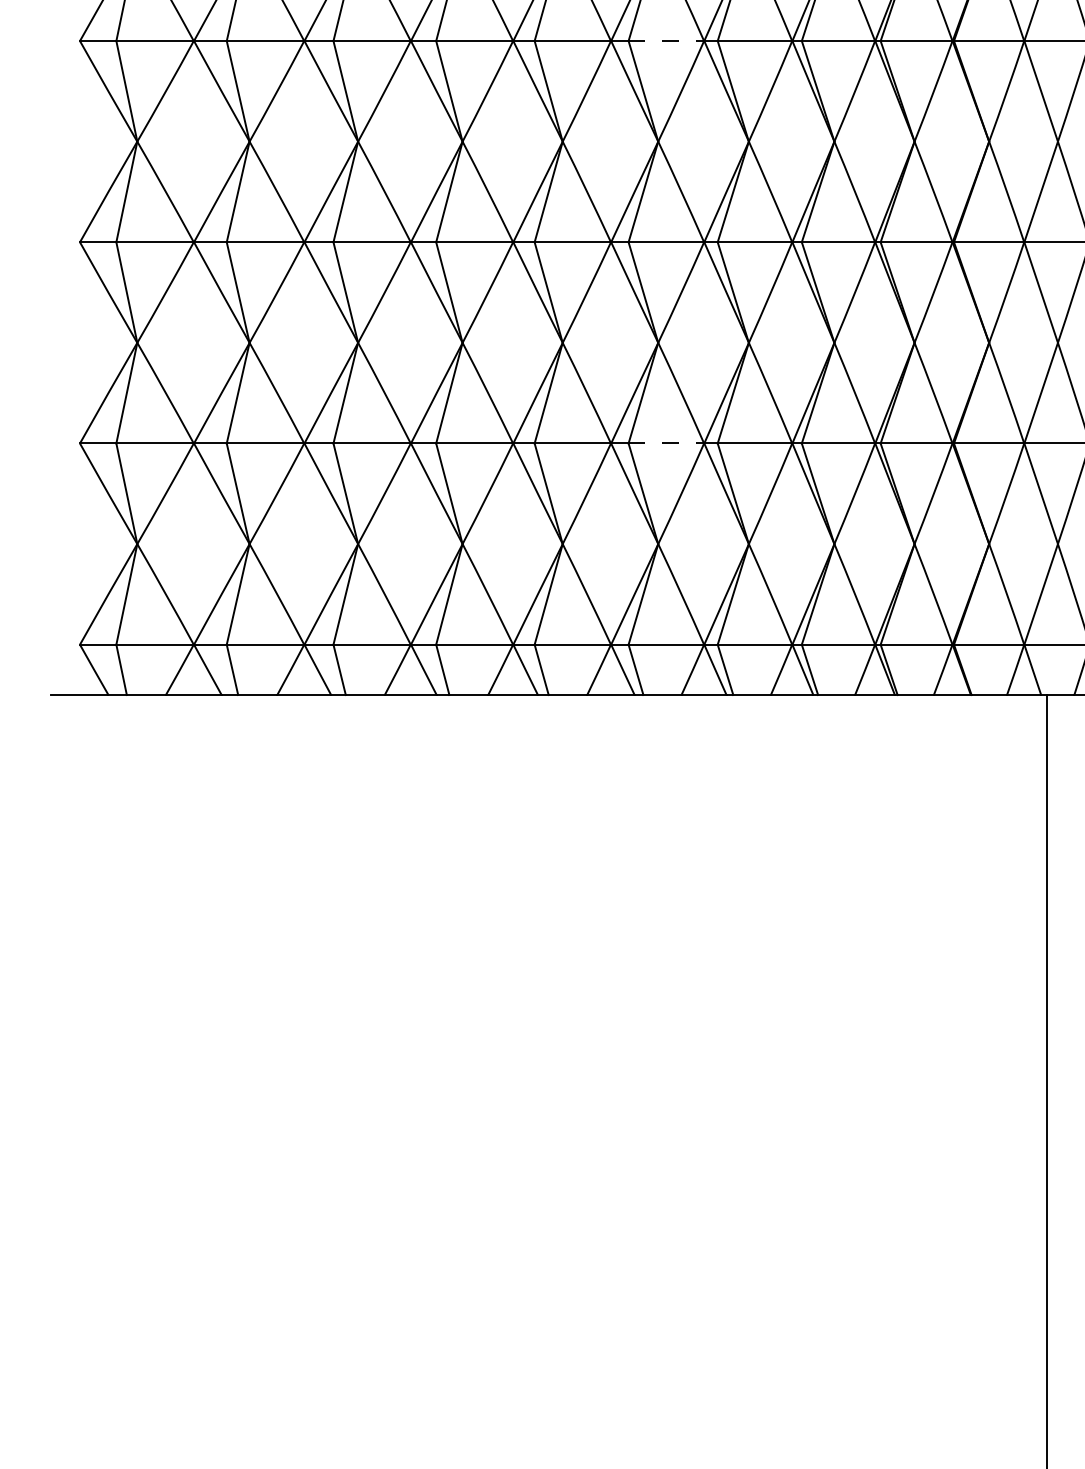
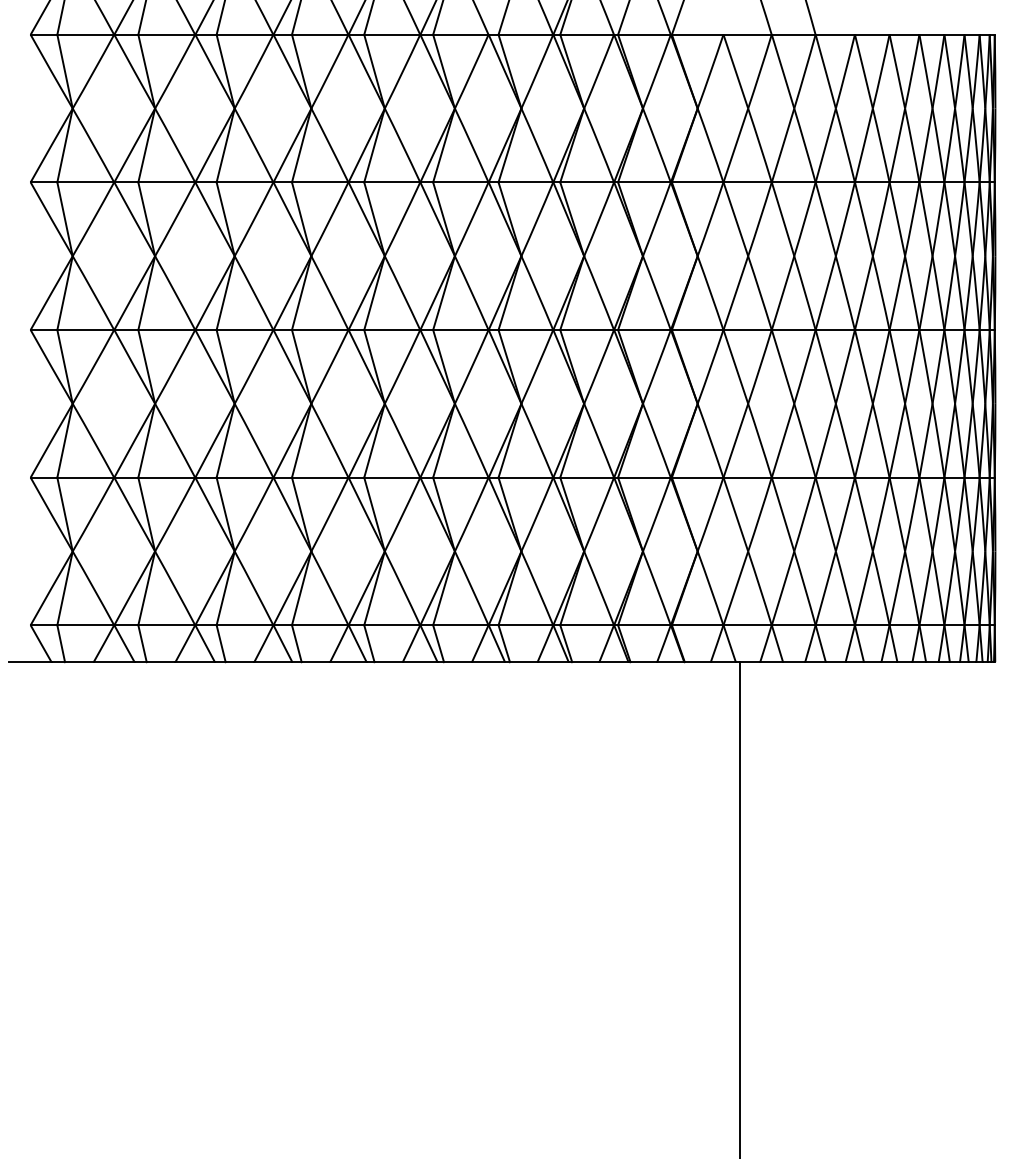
line: (665, 41) -> (460, 182), dashed -> solid
line: (665, 443) -> (460, 477), dashed -> solid

